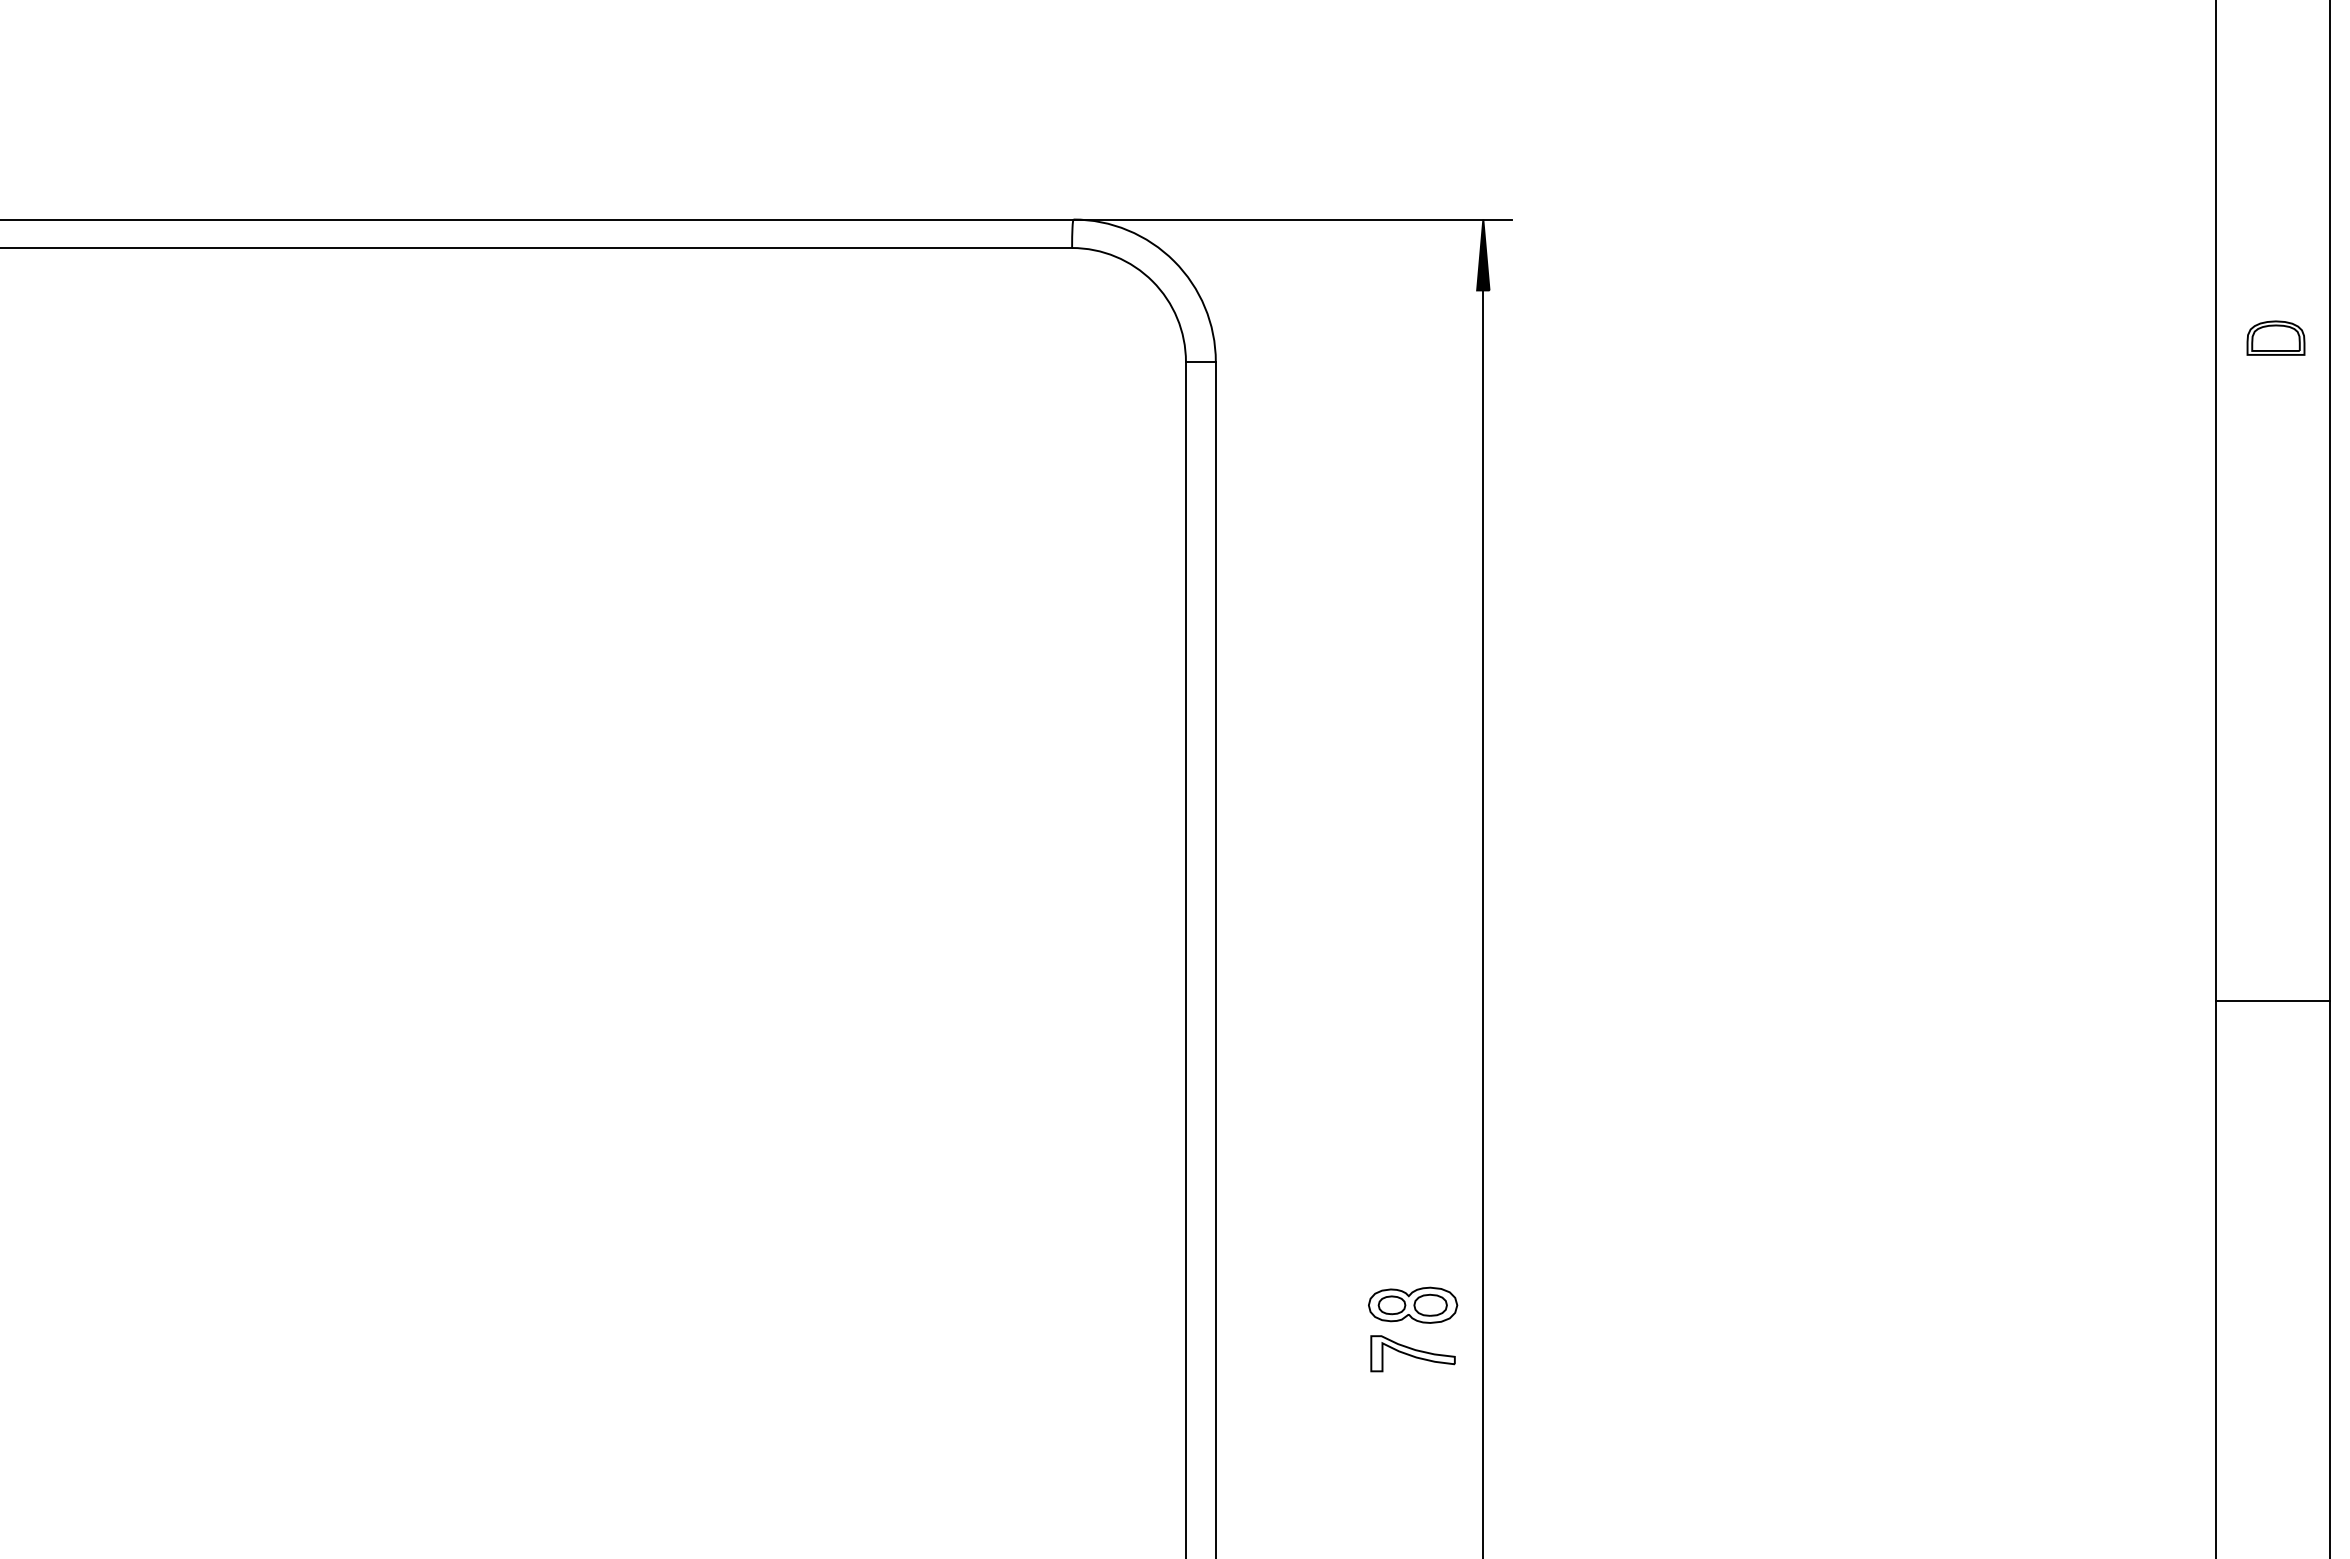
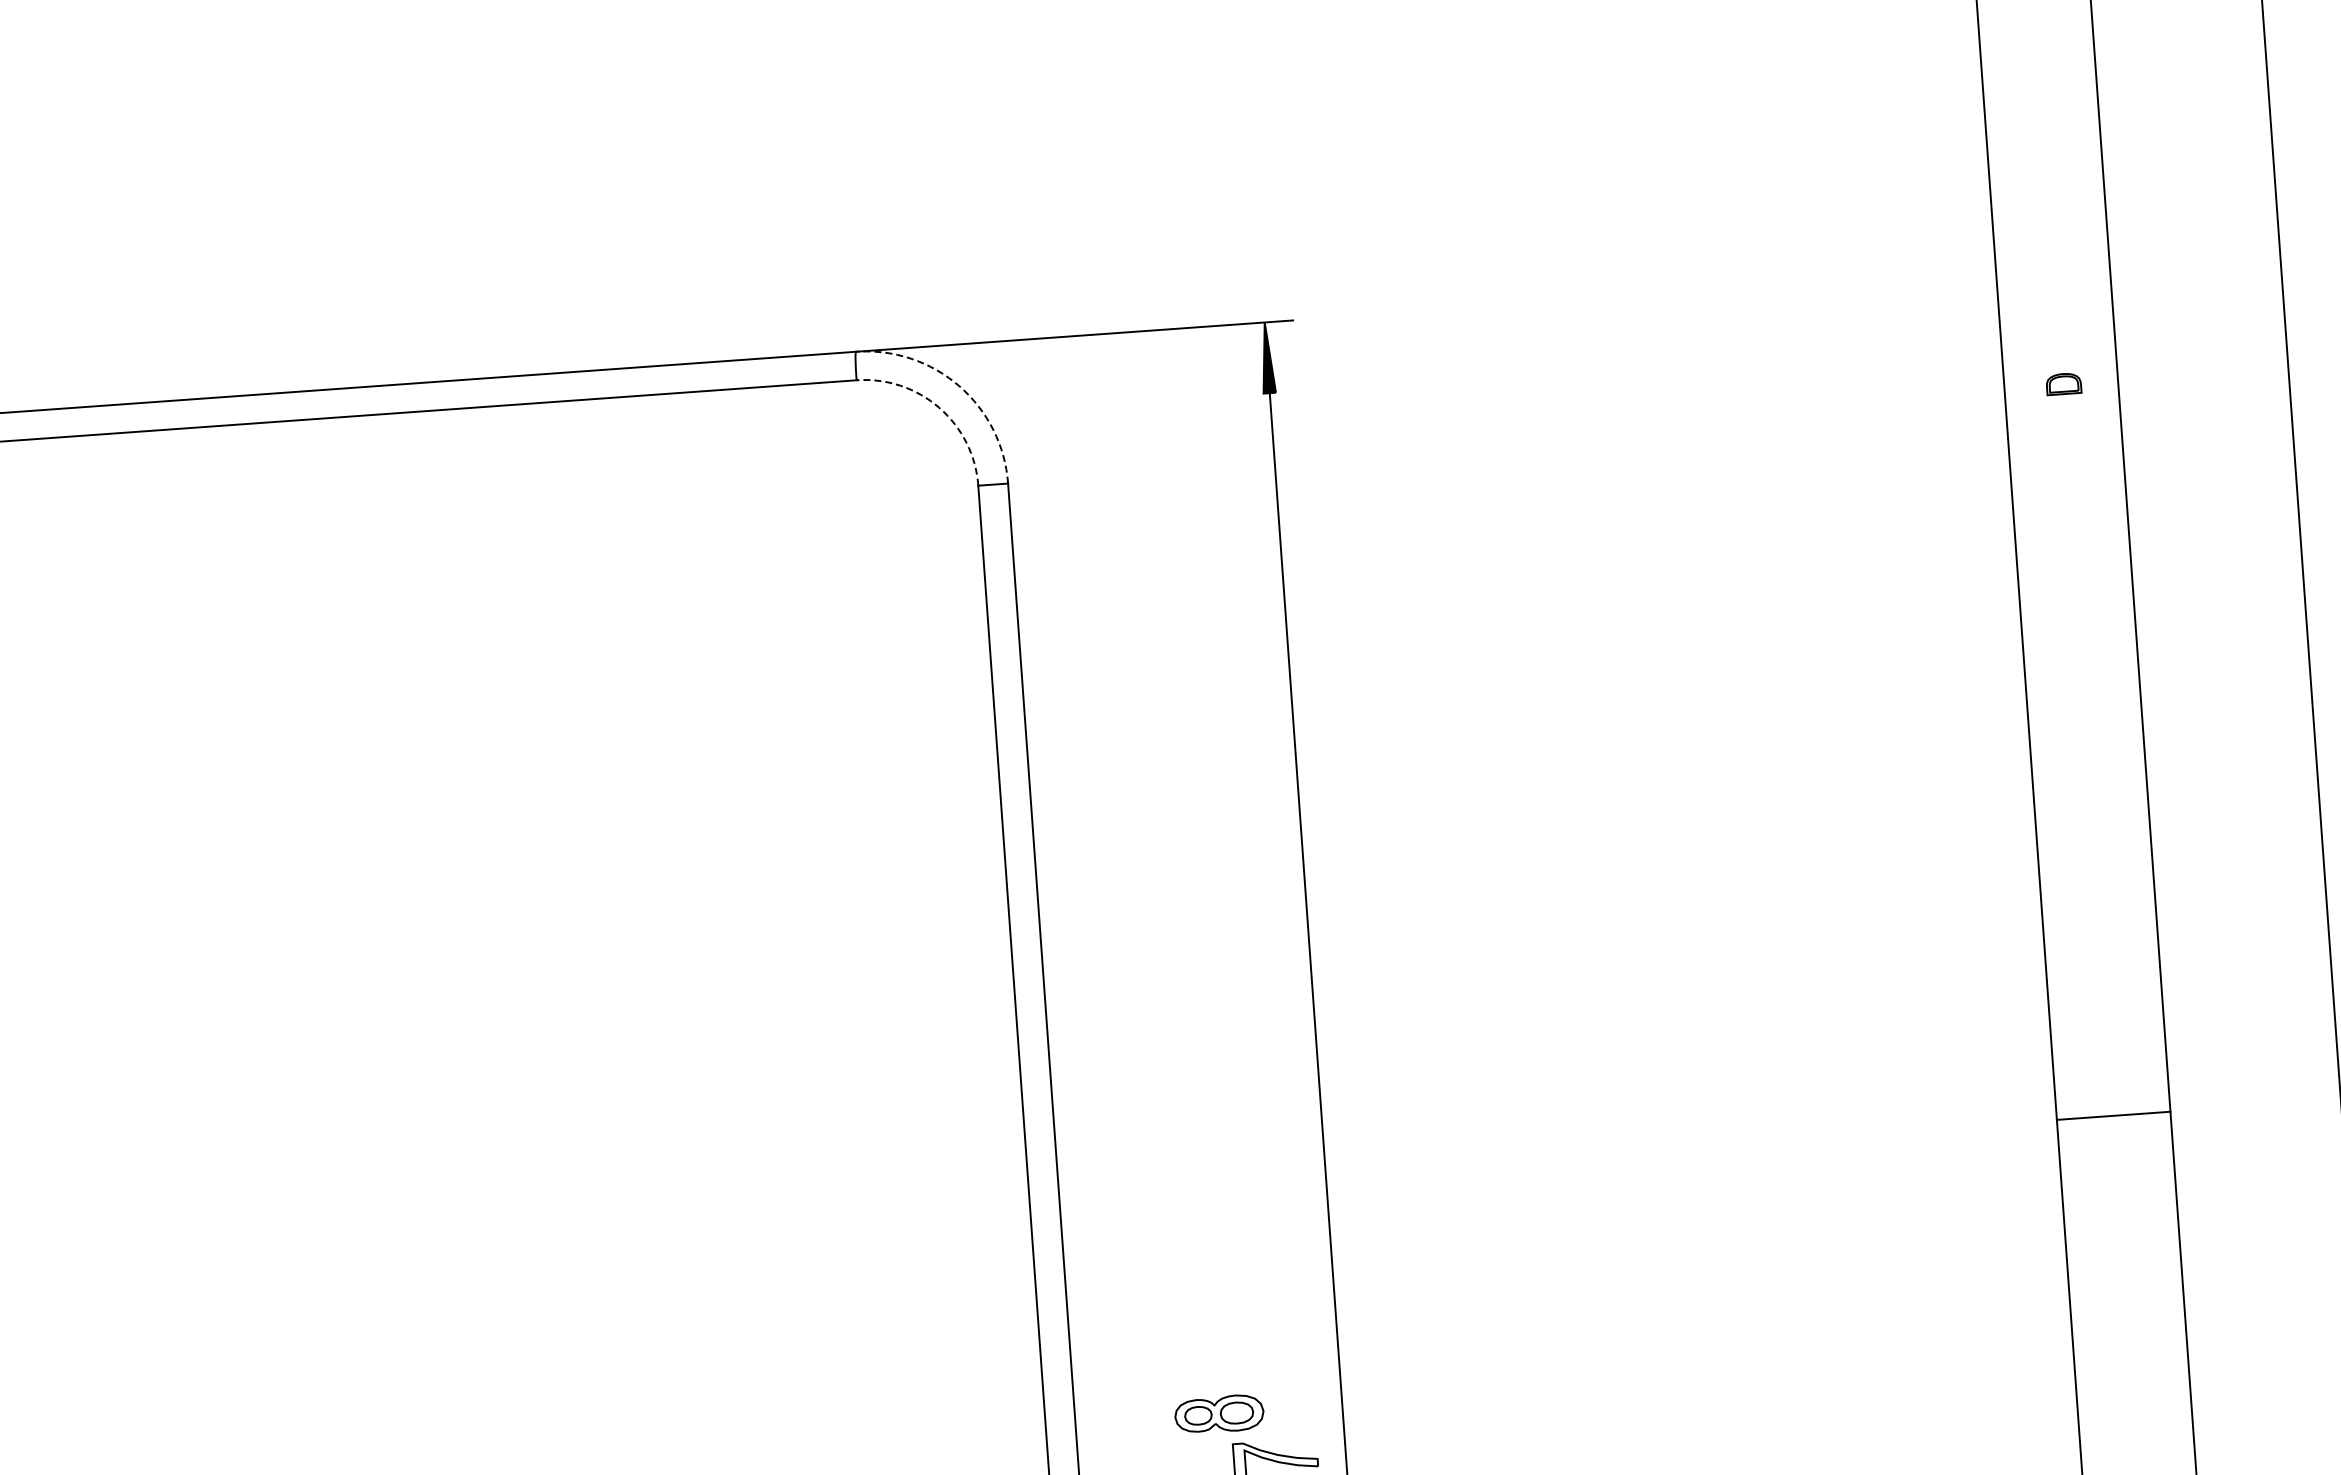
arc: (1174, 261) -> (959, 386), solid -> dashed
arc: (1152, 281) -> (939, 407), solid -> dashed
part: (2275, 337) -> (2063, 383), size x0.6
line: (2273, 1000) -> (2113, 1115), moved
part: (1413, 1304) -> (1219, 1413), moved

